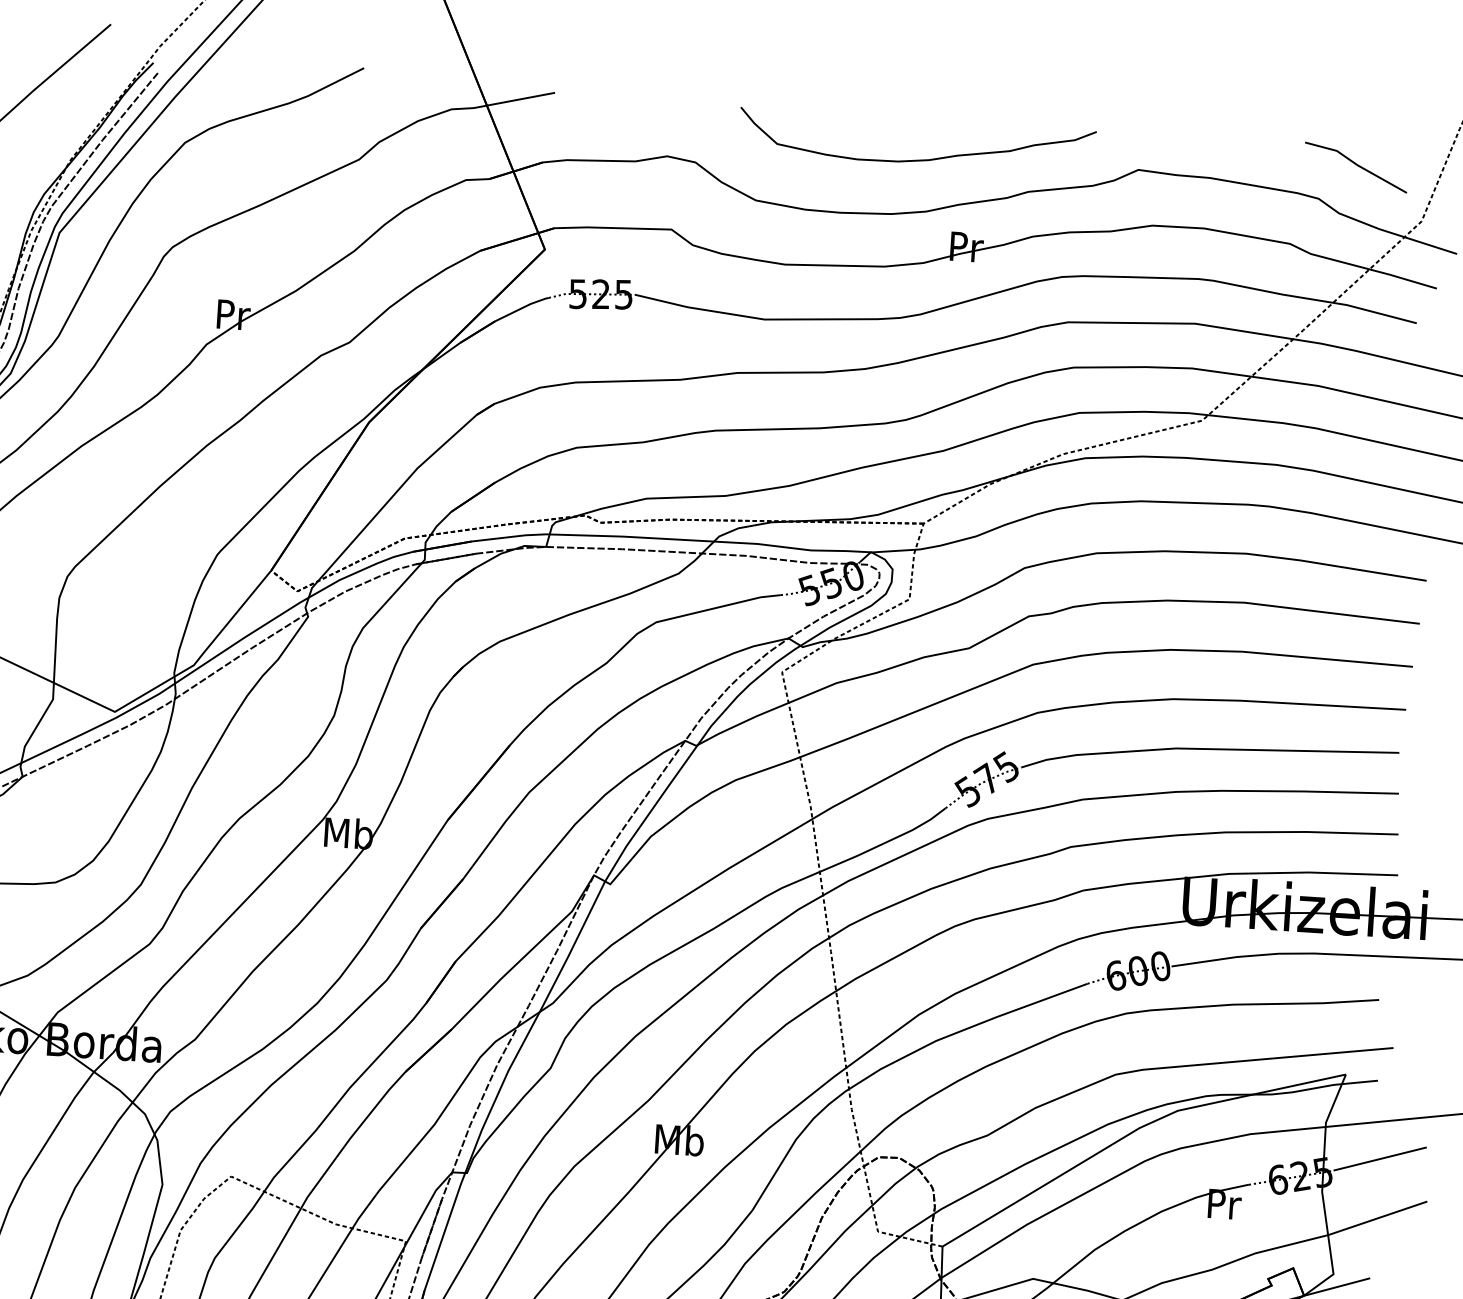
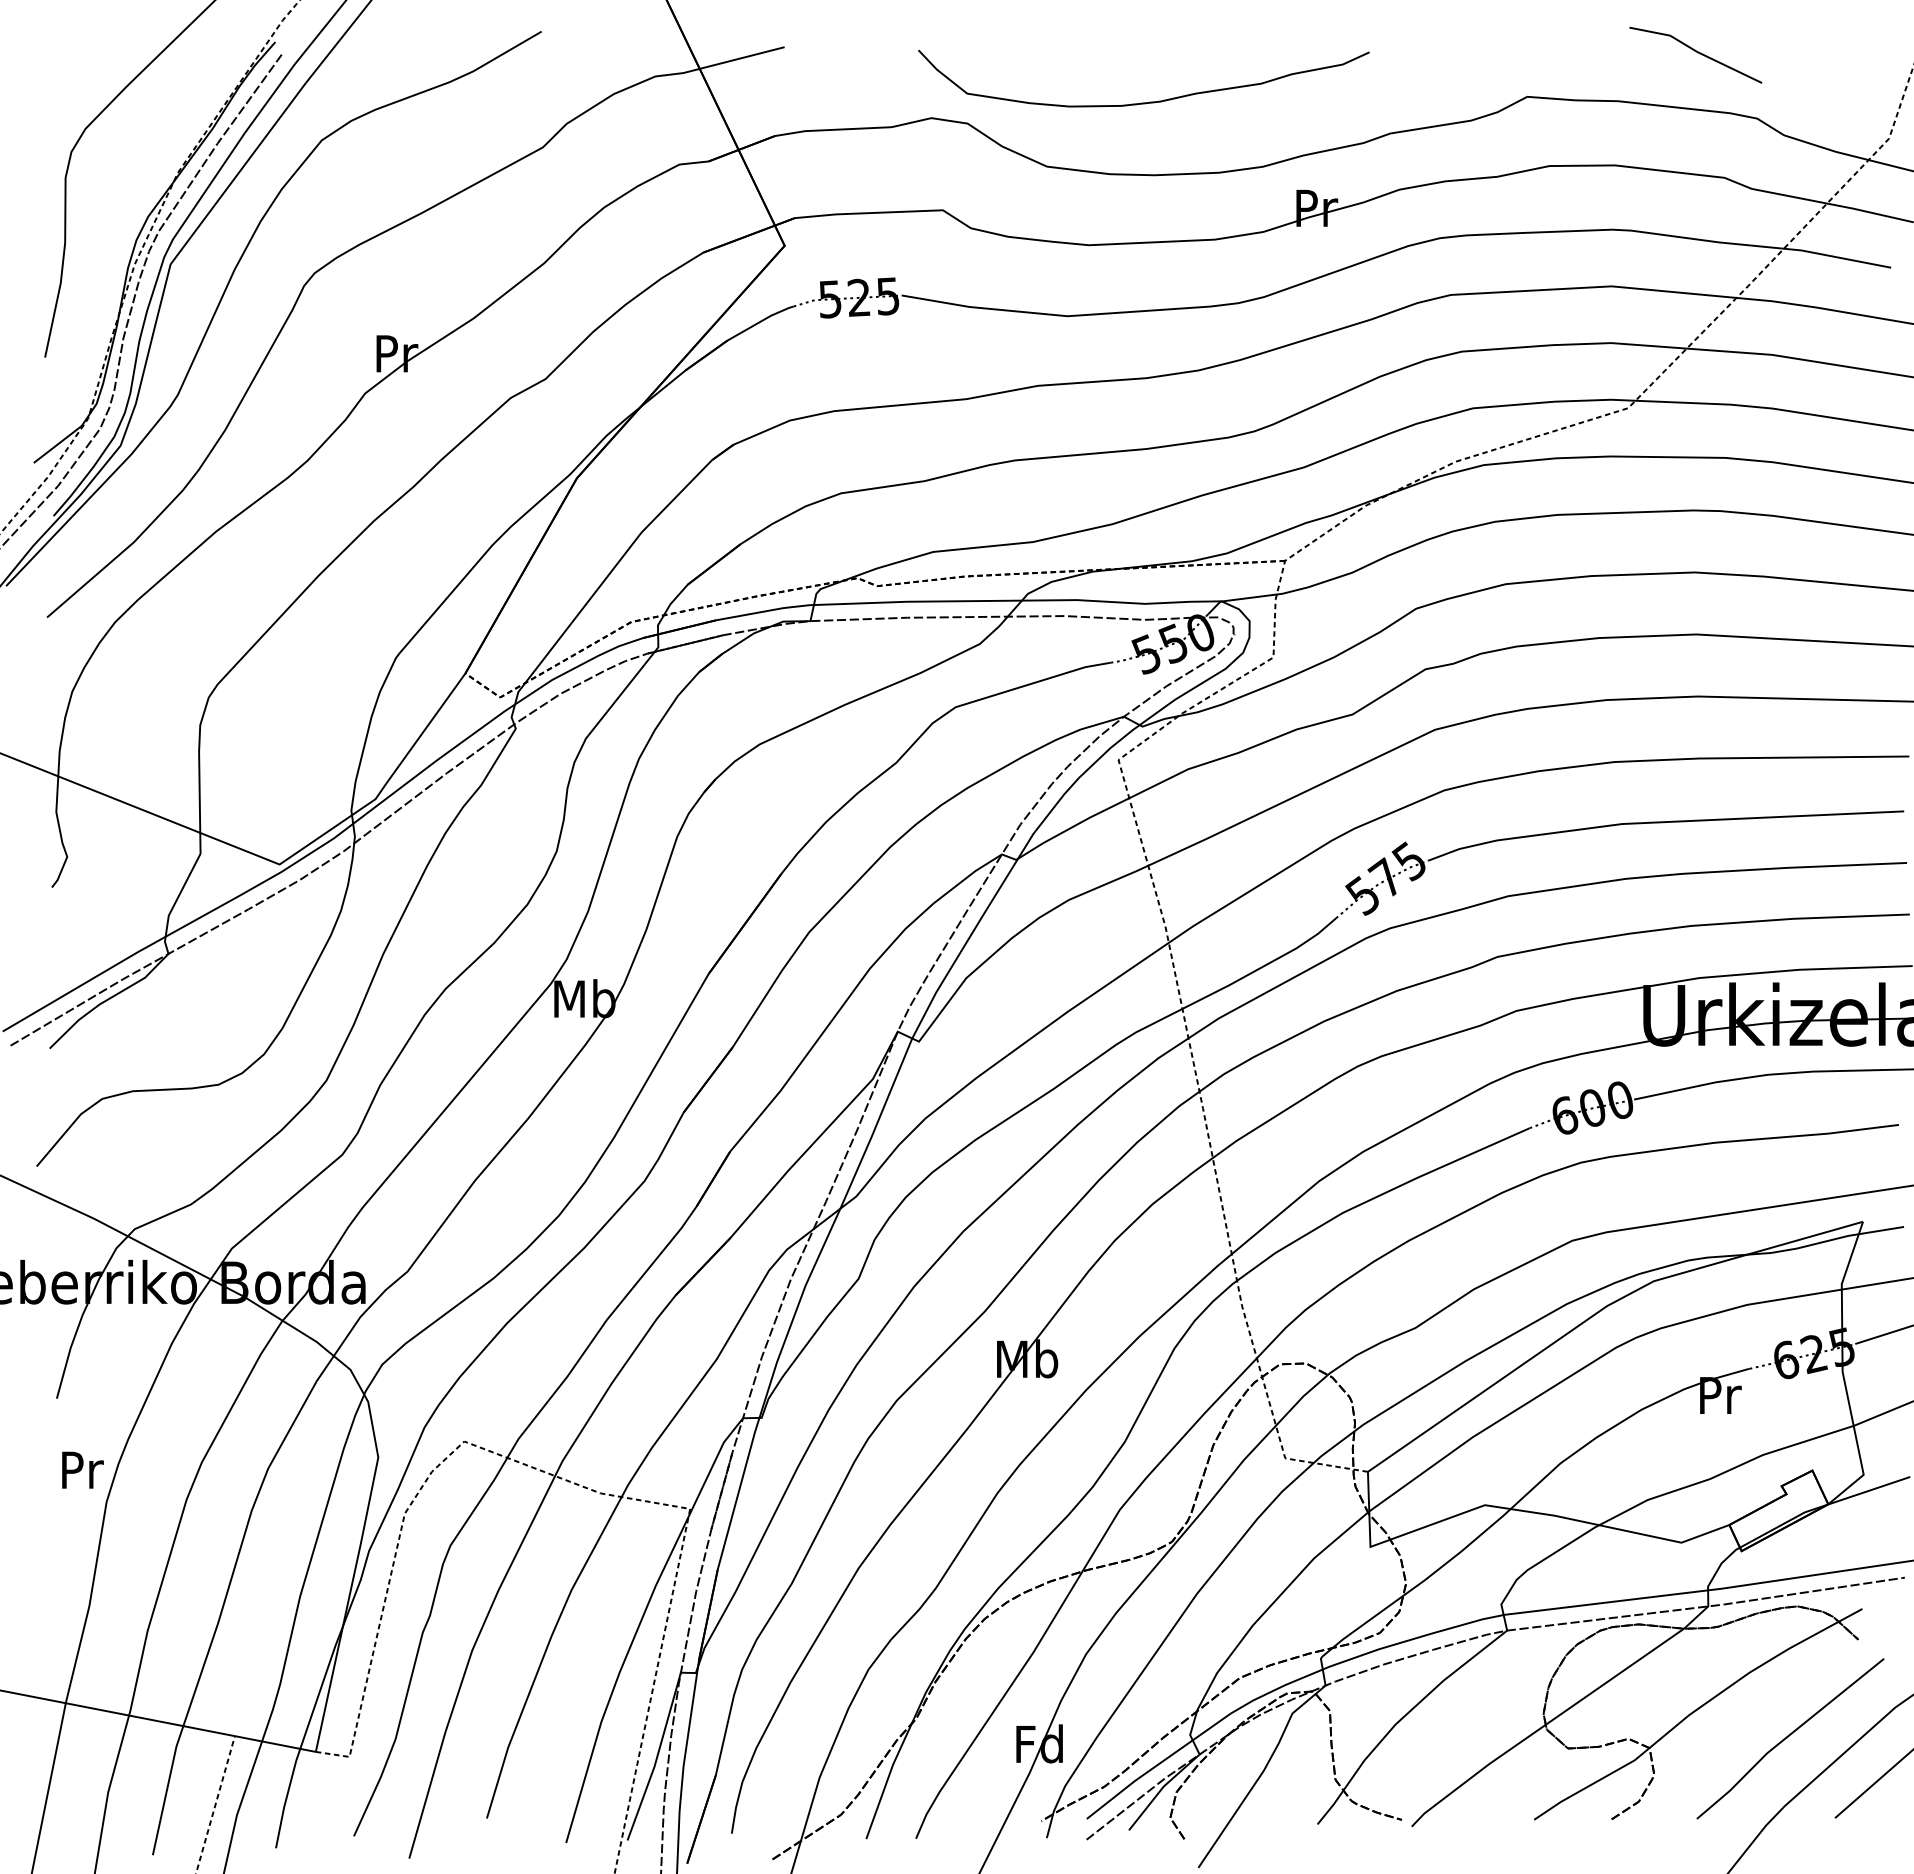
curve: (920, 159) -> (1149, 101), moved
line: (1356, 165) -> (1696, 52), moved

